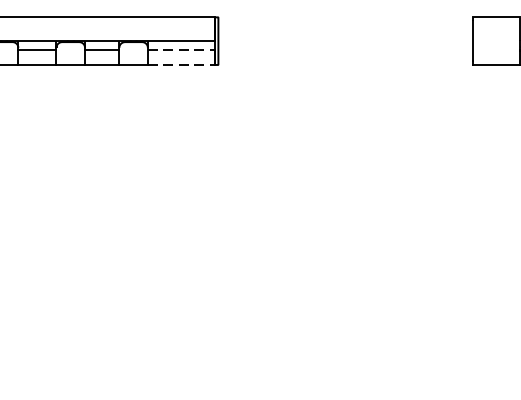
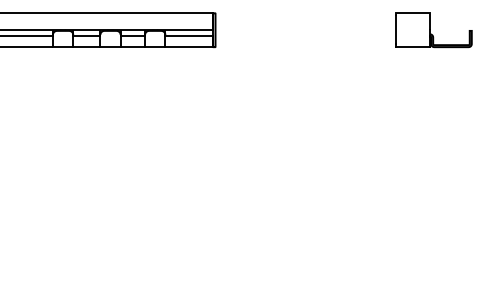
line: (181, 49) -> (189, 36), dashed -> solid
line: (181, 65) -> (189, 47), dashed -> solid

